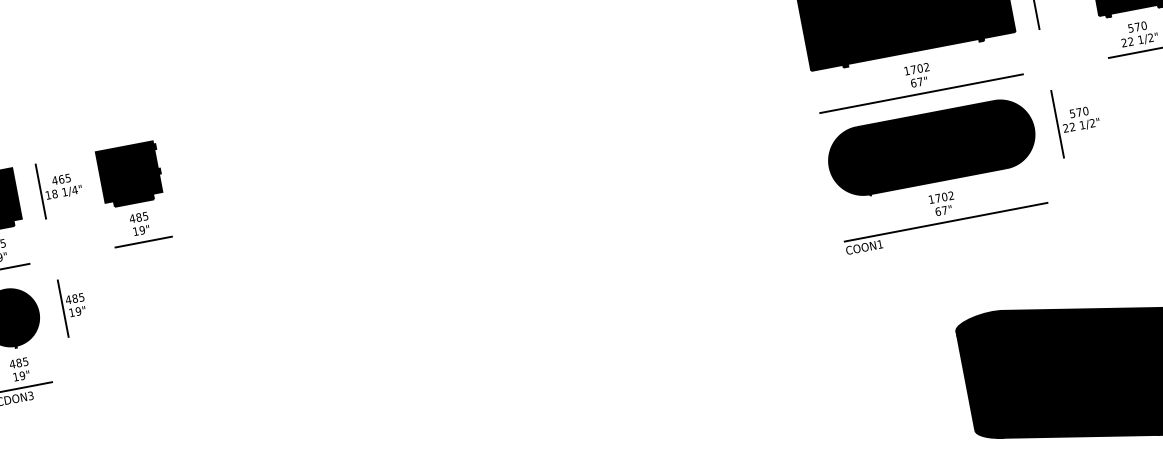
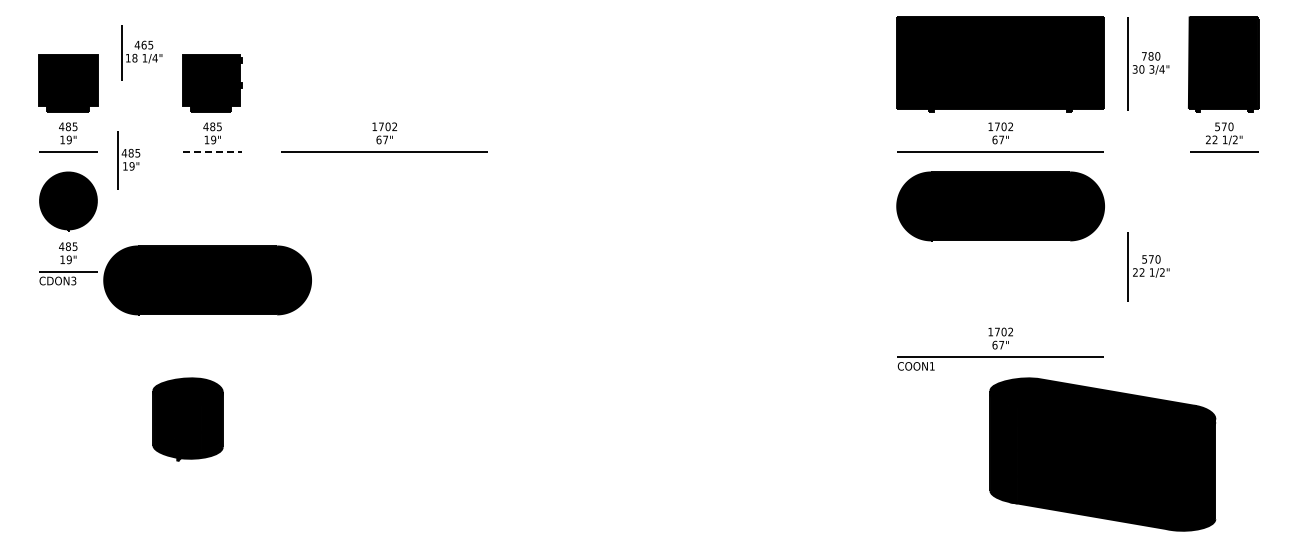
part: (1077, 119) -> (1148, 266), moved
part: (60, 187) -> (141, 52), moved
part: (310, 195) -> (384, 137), added
part: (944, 213) -> (1000, 348), moved
line: (143, 241) -> (212, 151), solid -> dashed
part: (73, 306) -> (128, 160), moved
part: (162, 370) -> (207, 280), added

